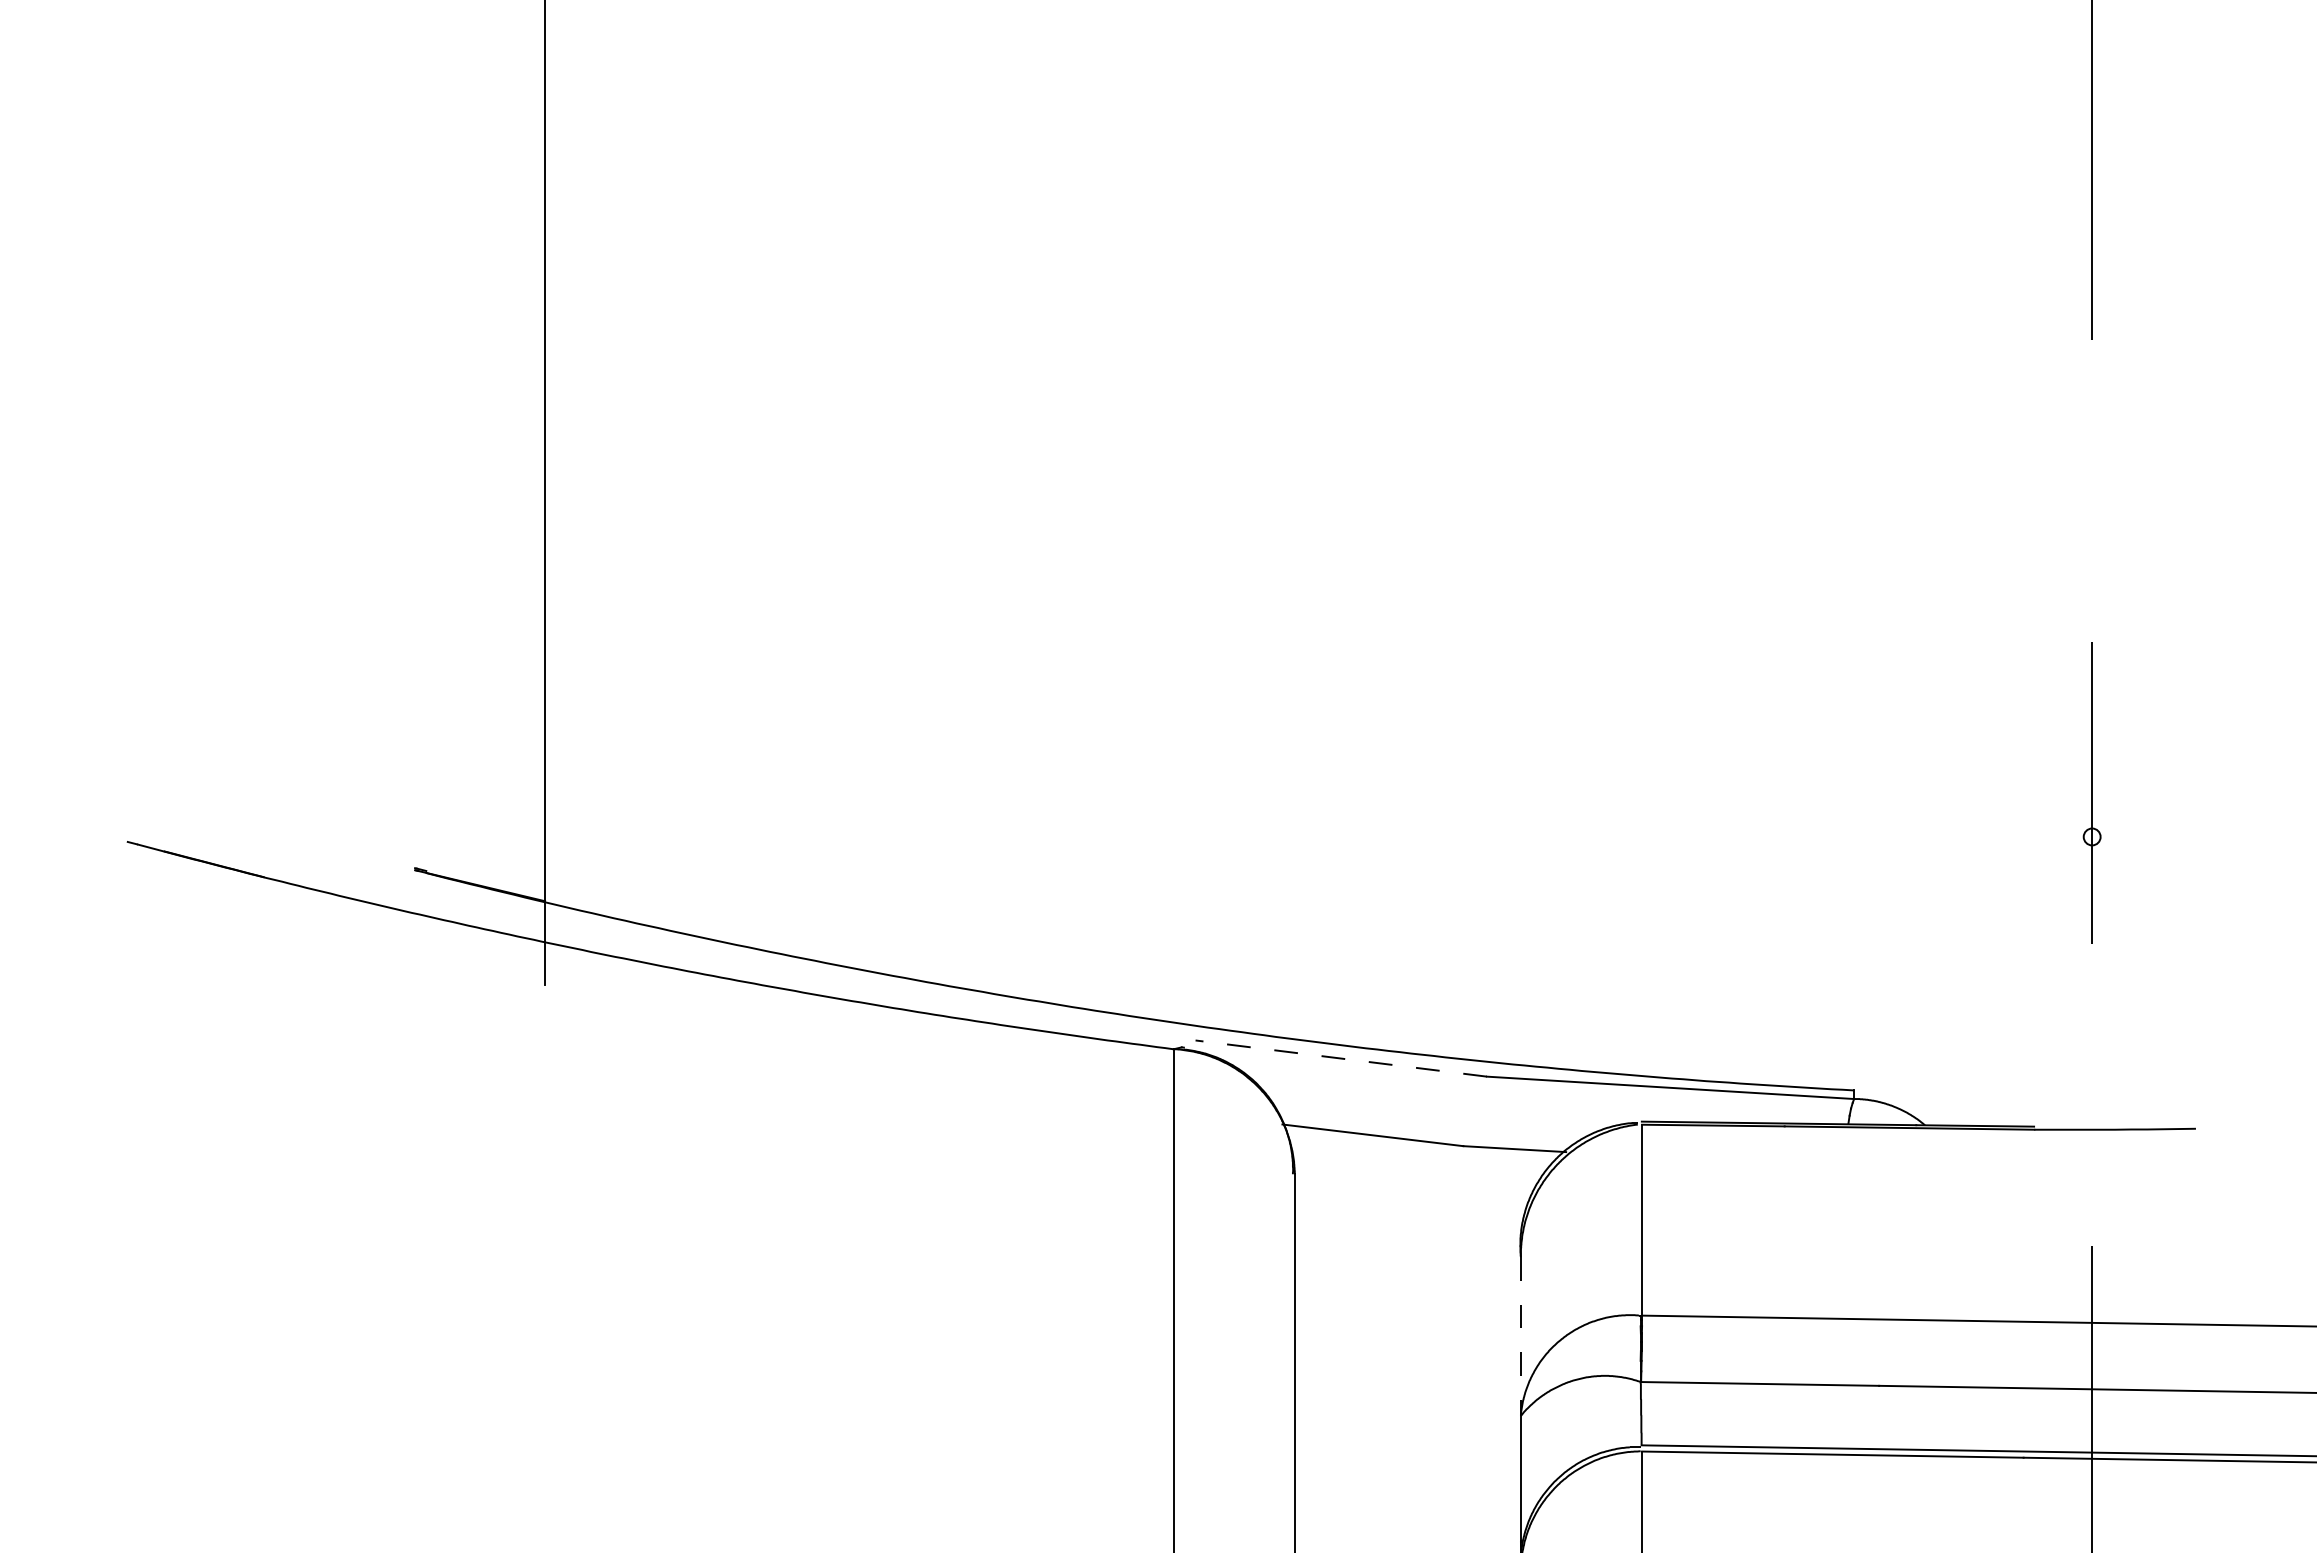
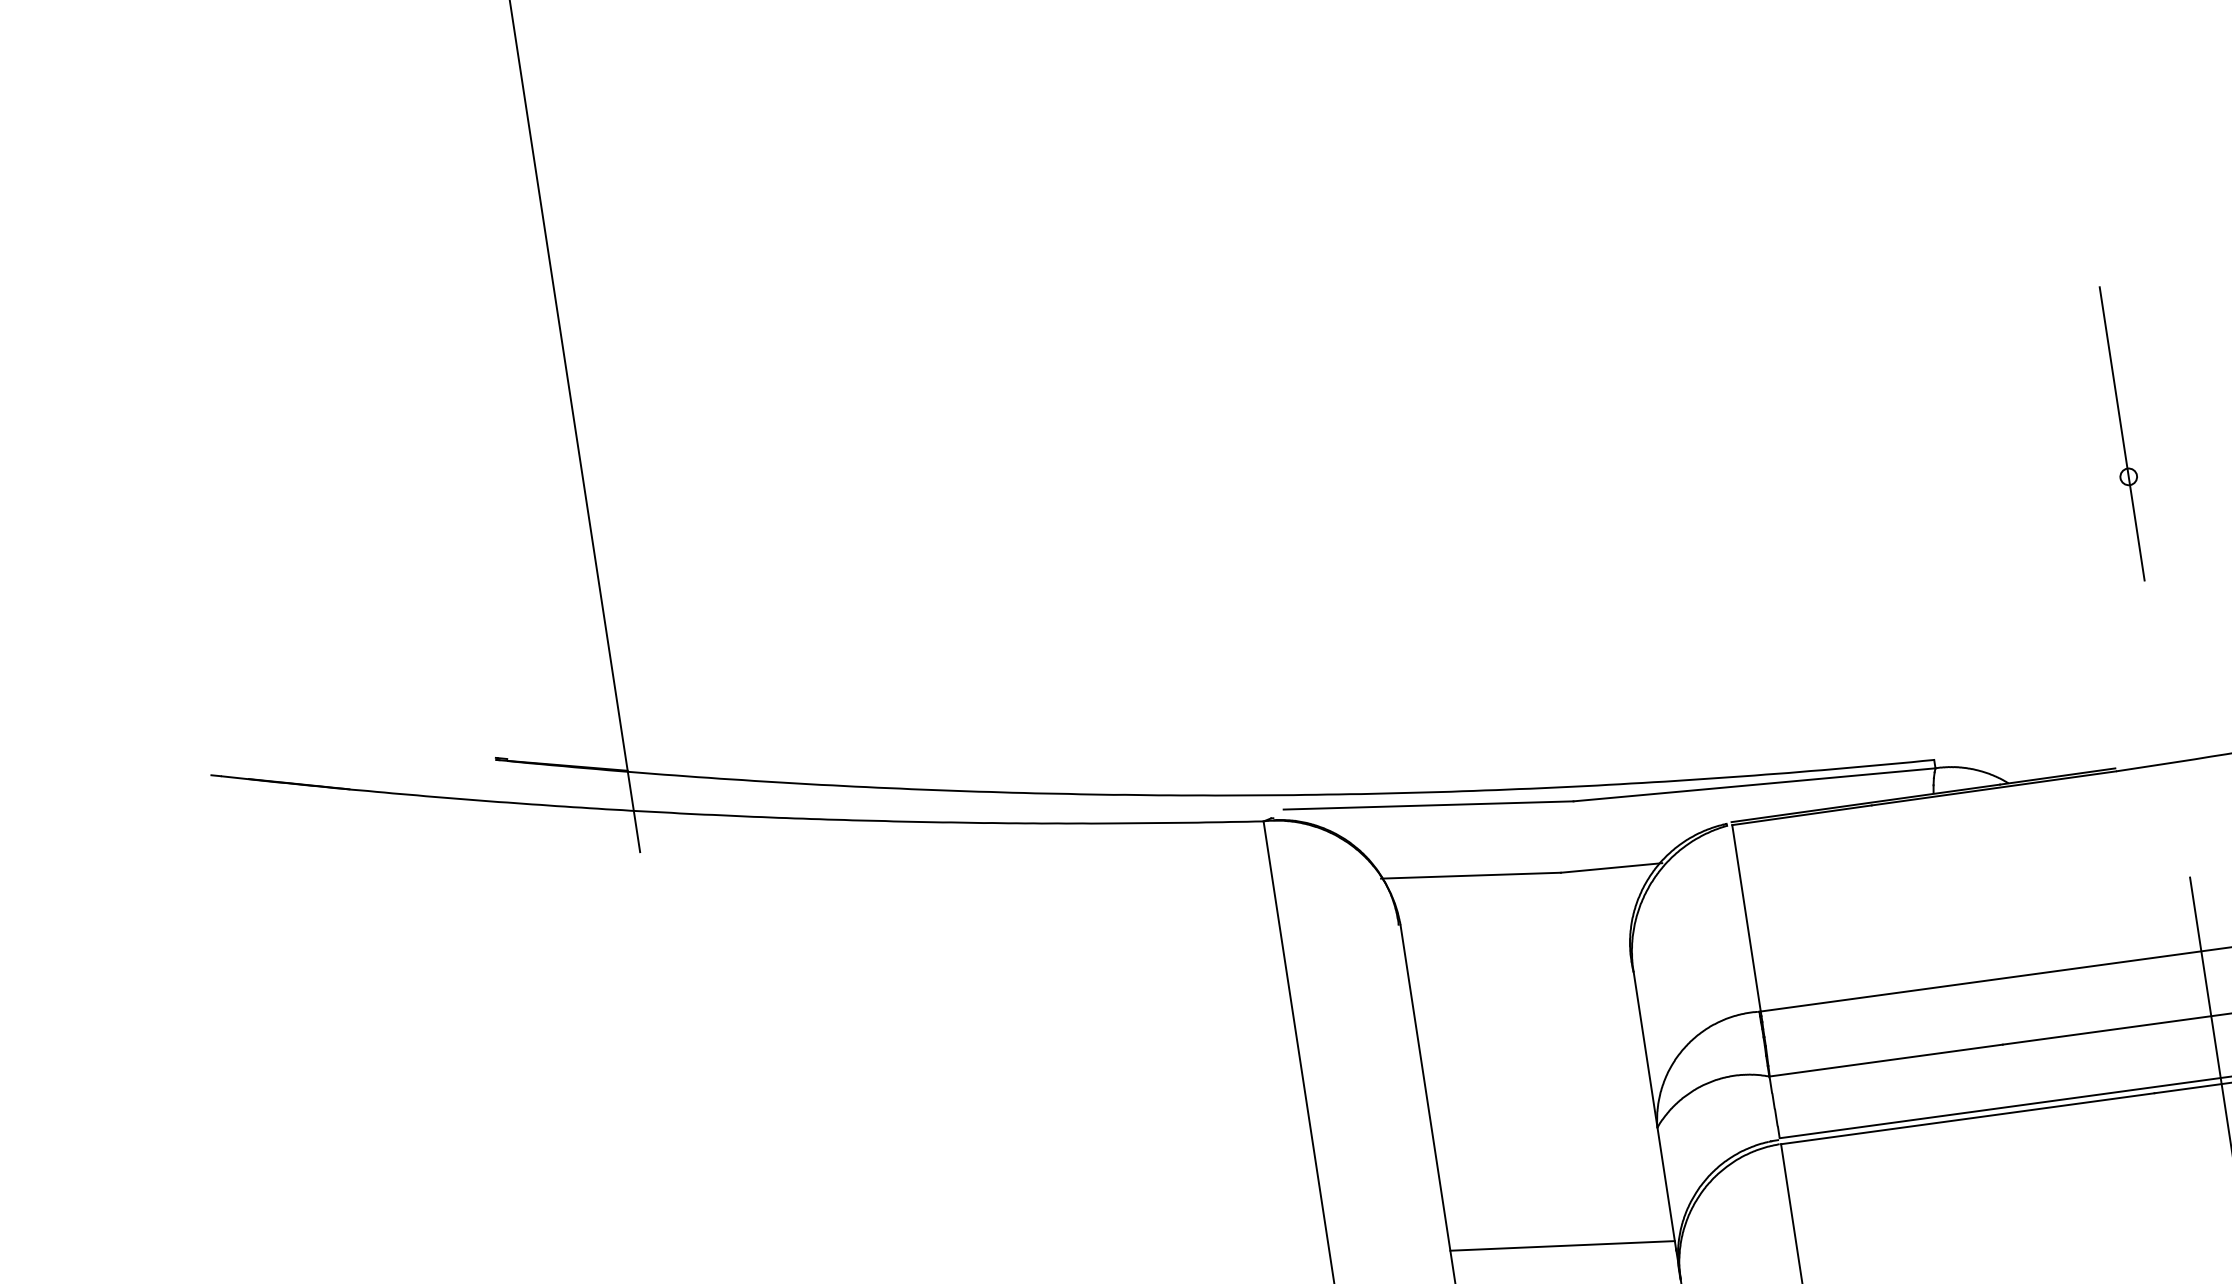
line: (1341, 1058) -> (1428, 805), dashed -> solid
line: (1520, 1337) -> (1645, 1051), dashed -> solid
line: (1407, 1519) -> (1562, 1245), added

